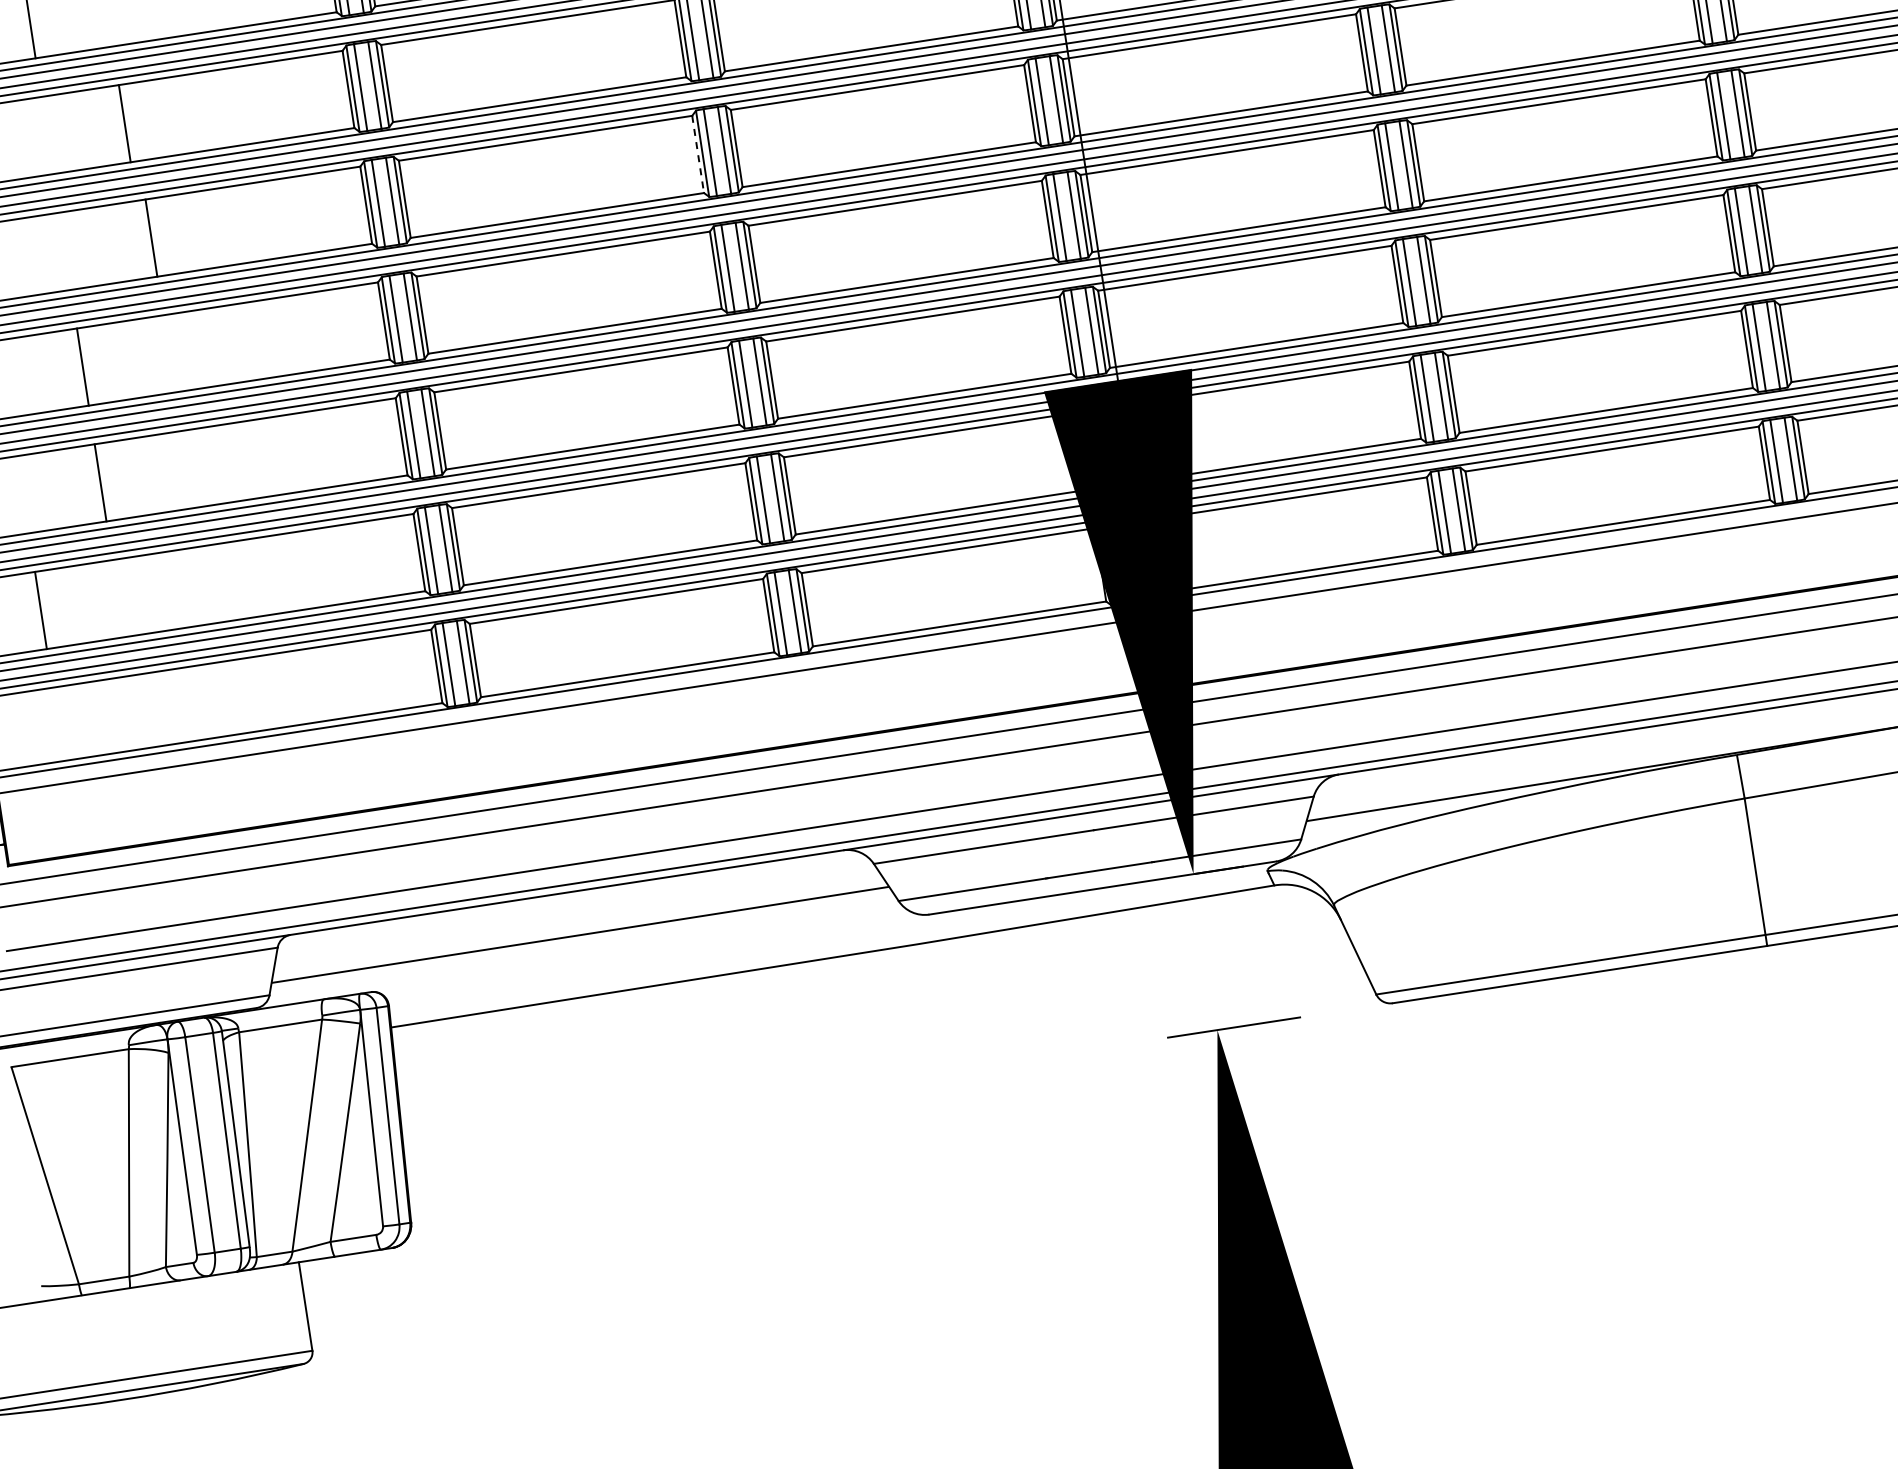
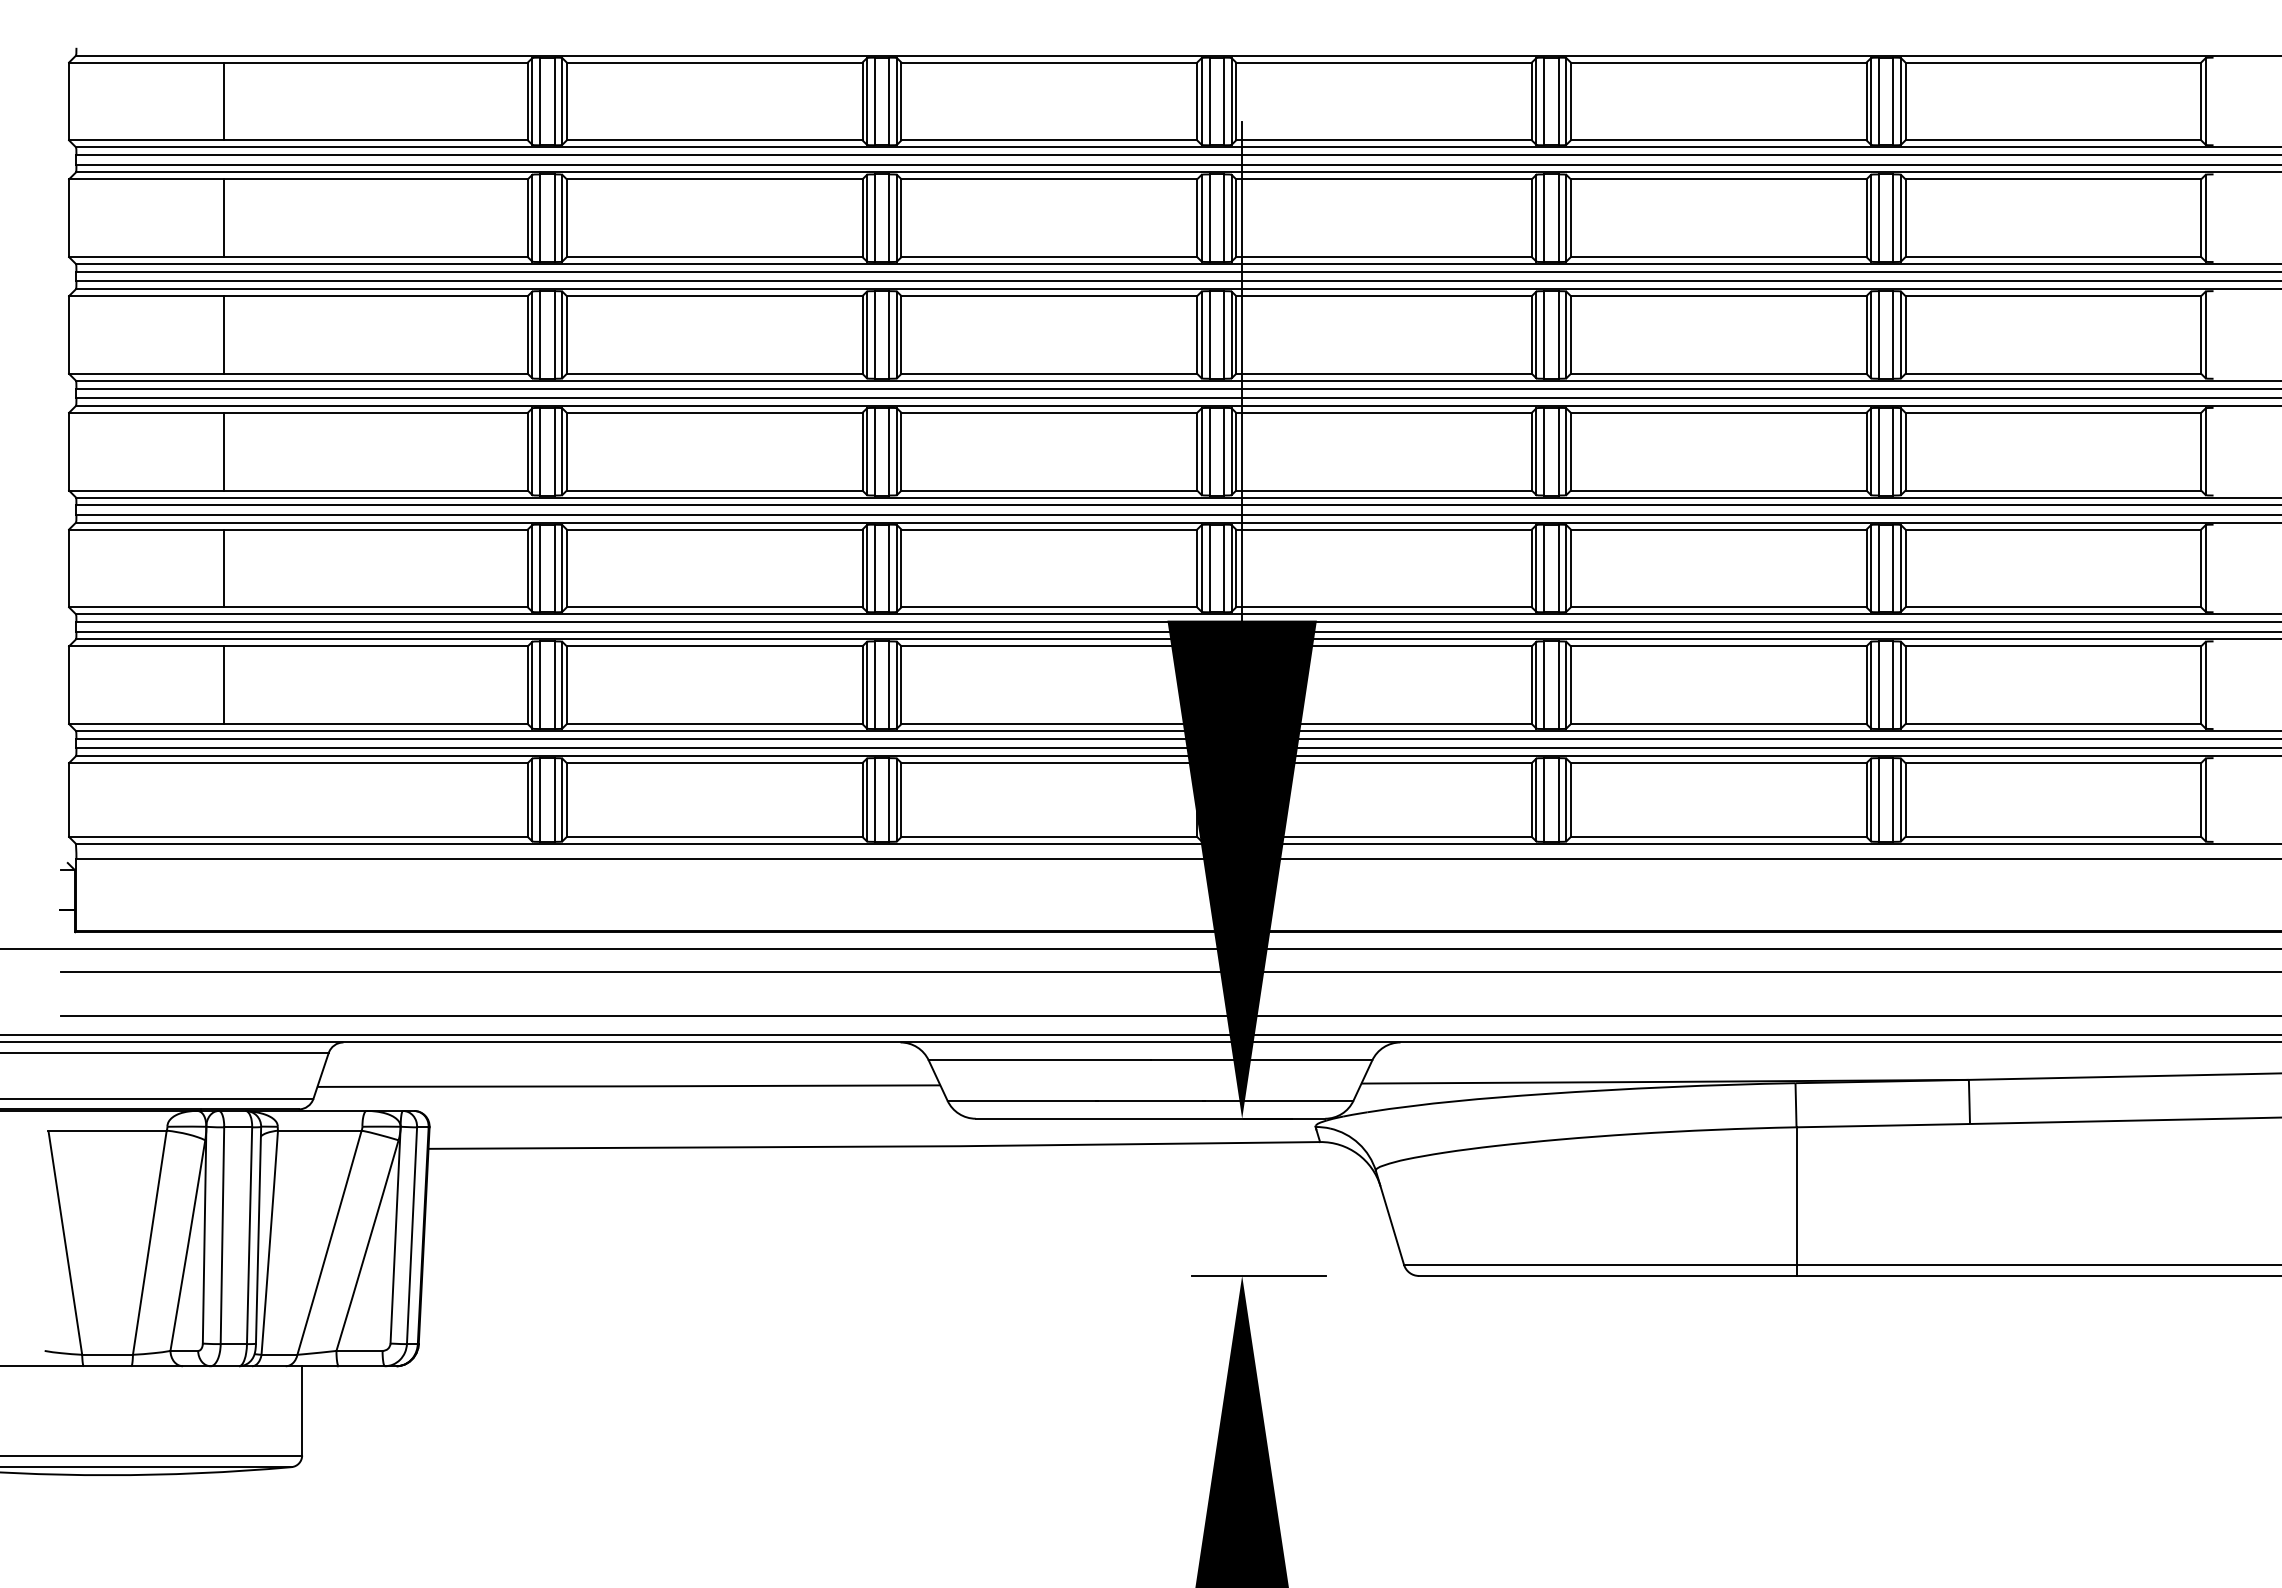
line: (125, 123) -> (224, 218), moved
line: (698, 154) -> (862, 334), dashed -> solid
line: (151, 237) -> (224, 334), moved
line: (41, 610) -> (224, 685), moved

